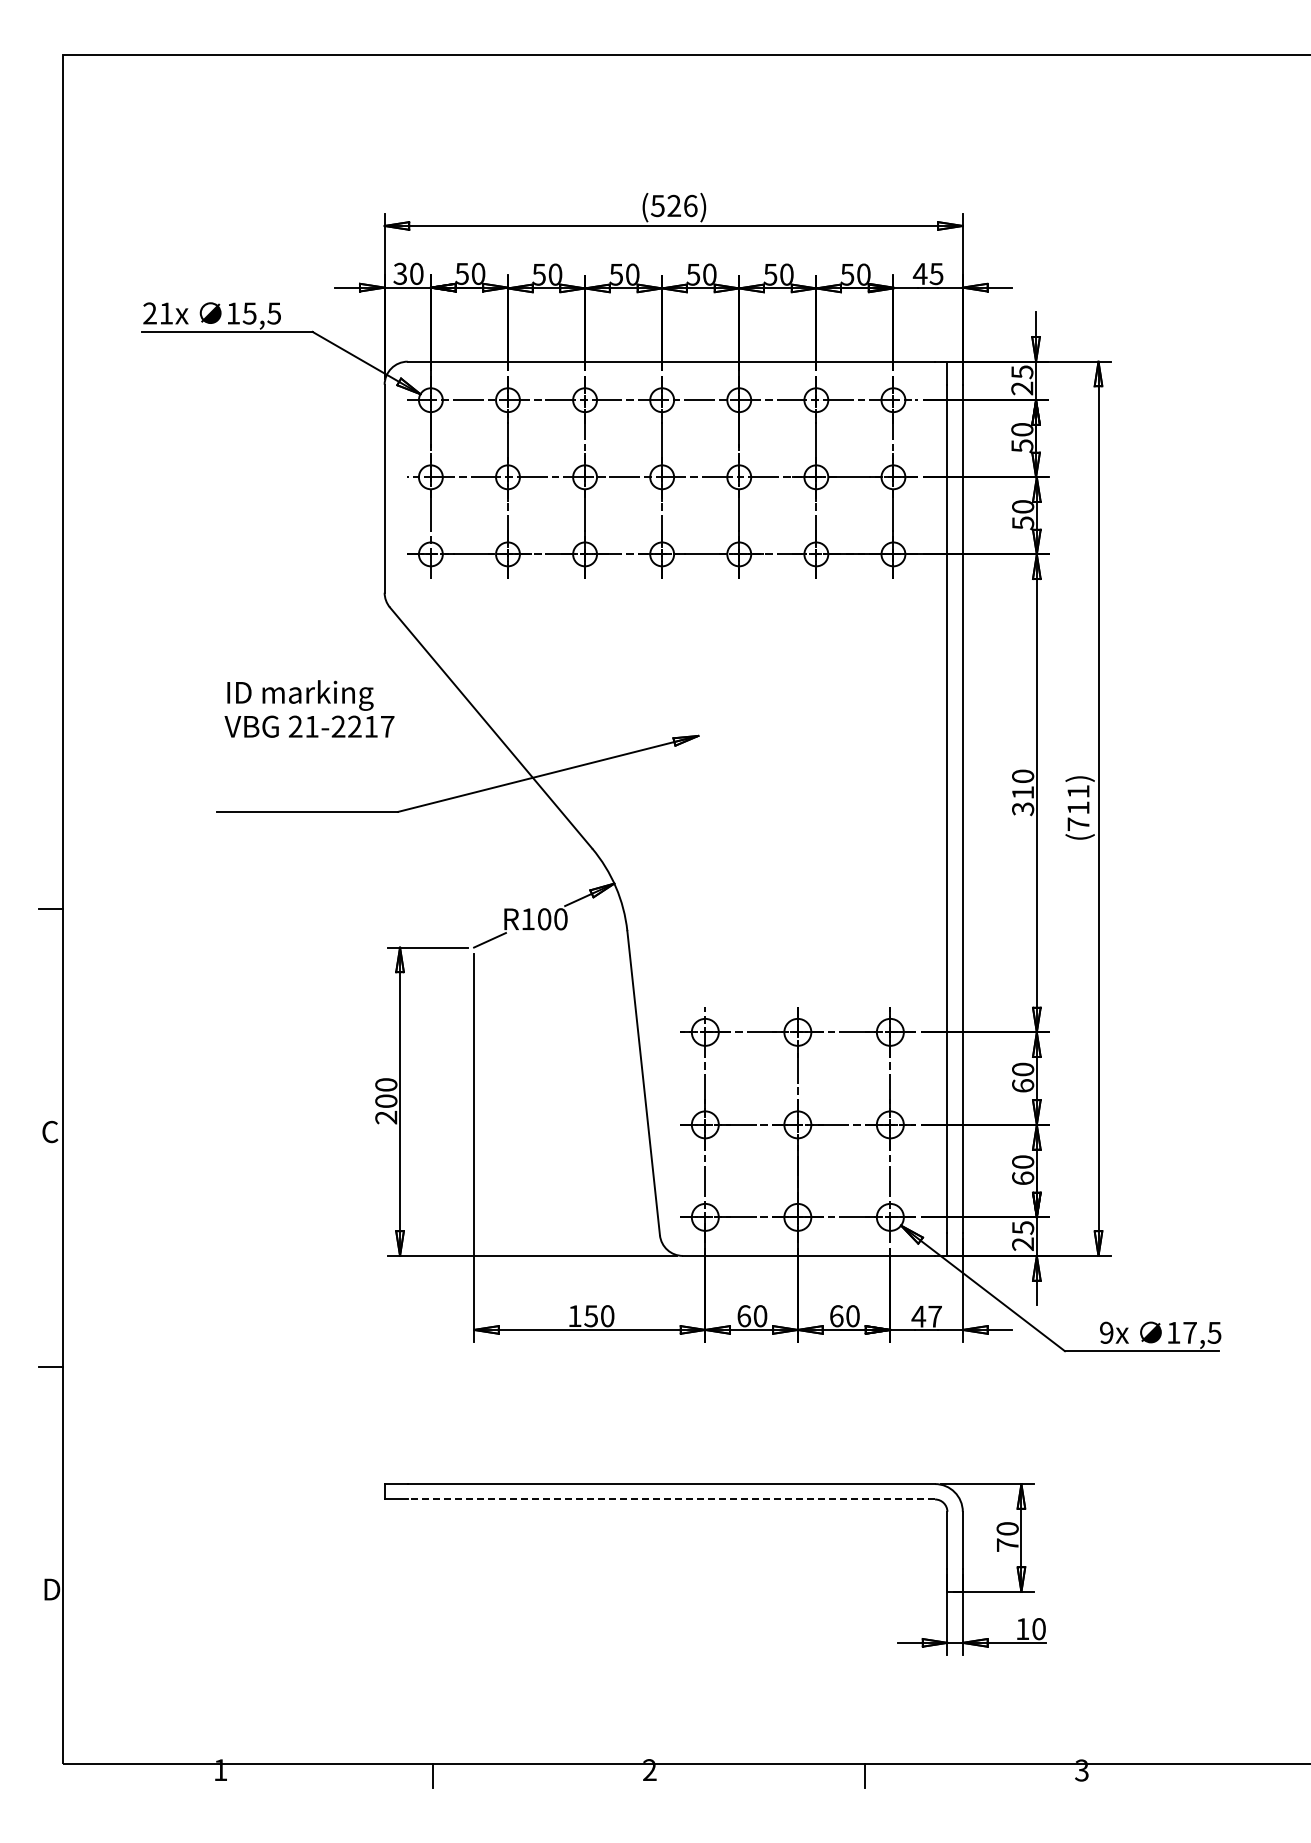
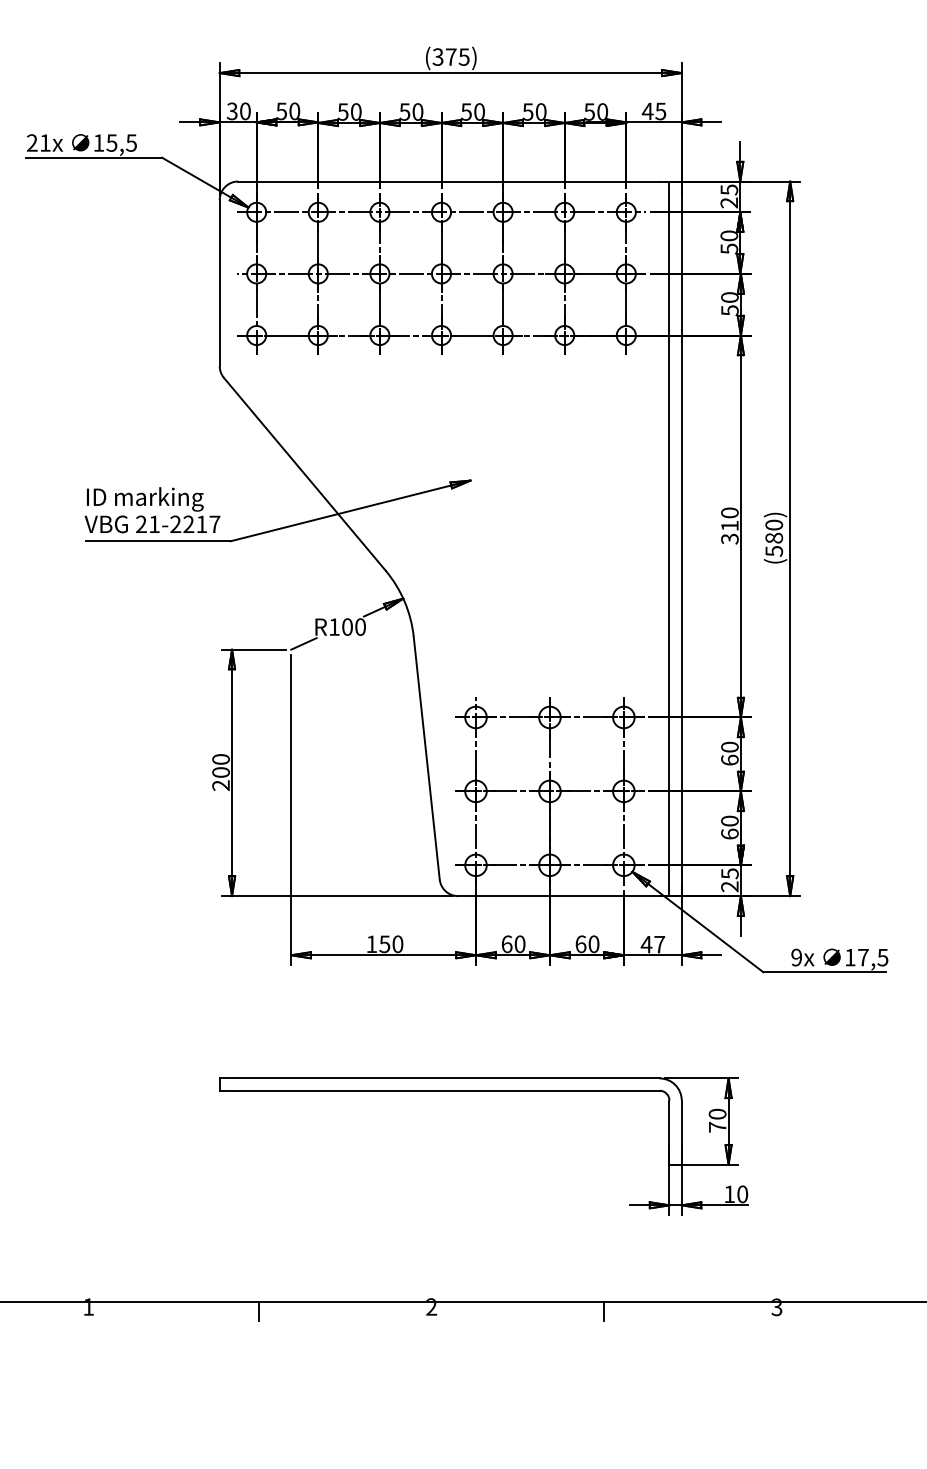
text: (674, 205) -> (451, 56), (526) -> (375)
text: (309, 708) -> (152, 509), moved
text: (1078, 808) -> (774, 538), (711) -> (580)
line: (671, 1499) -> (448, 1090), dashed -> solid

